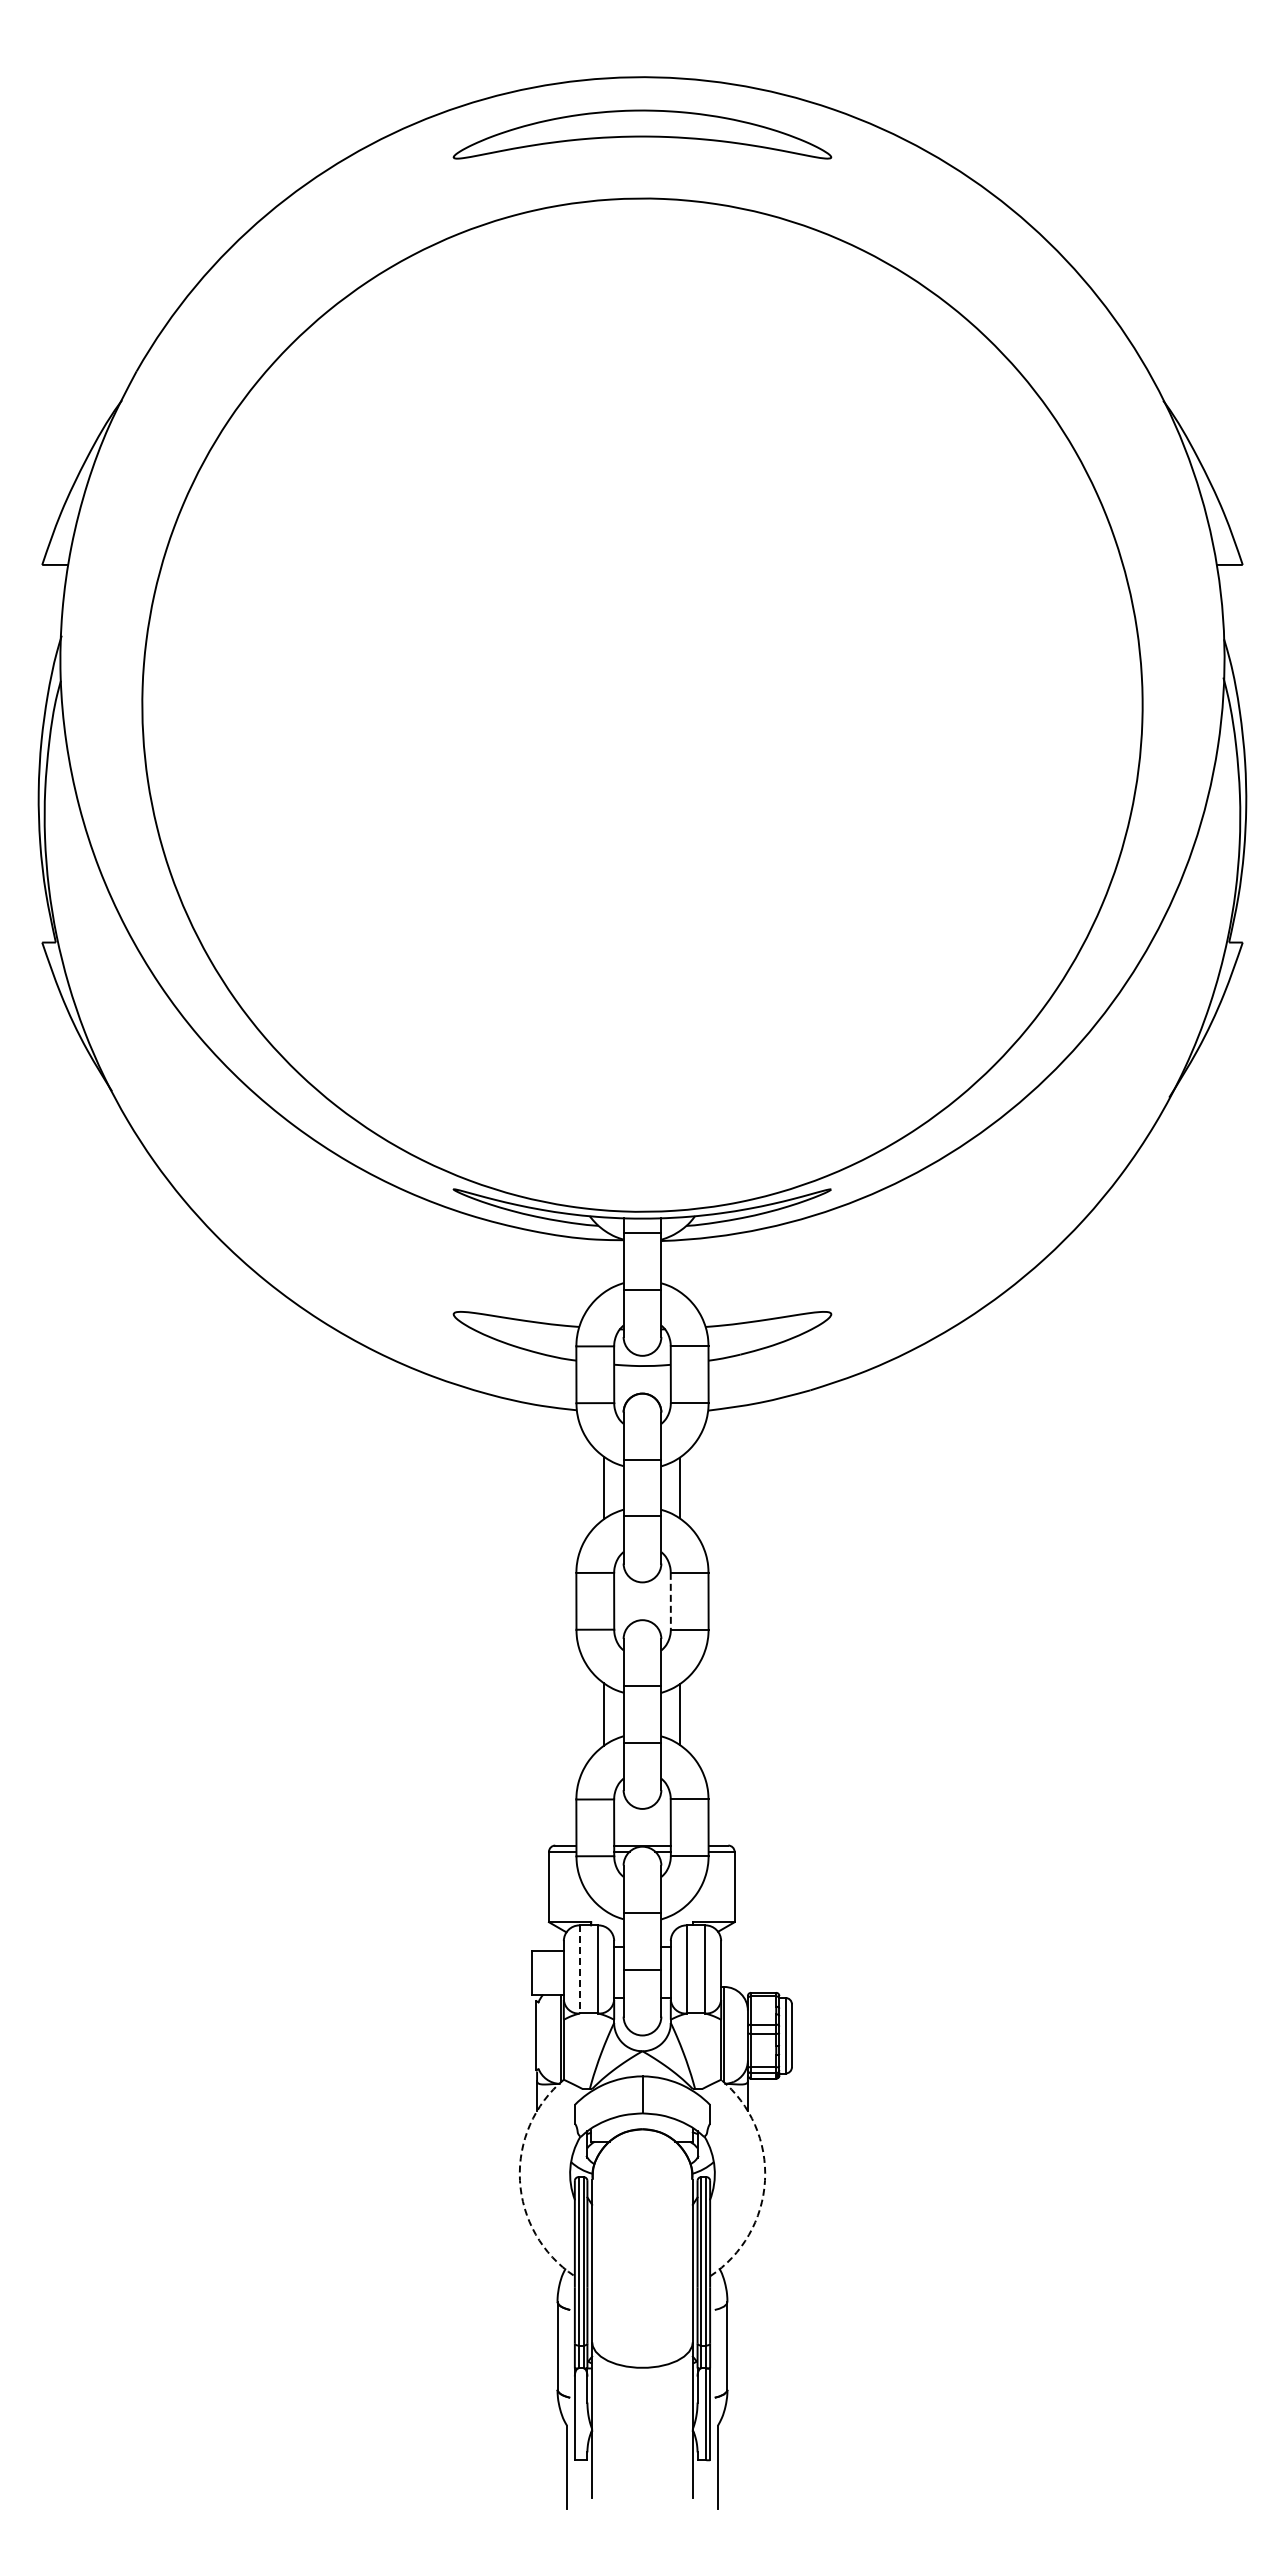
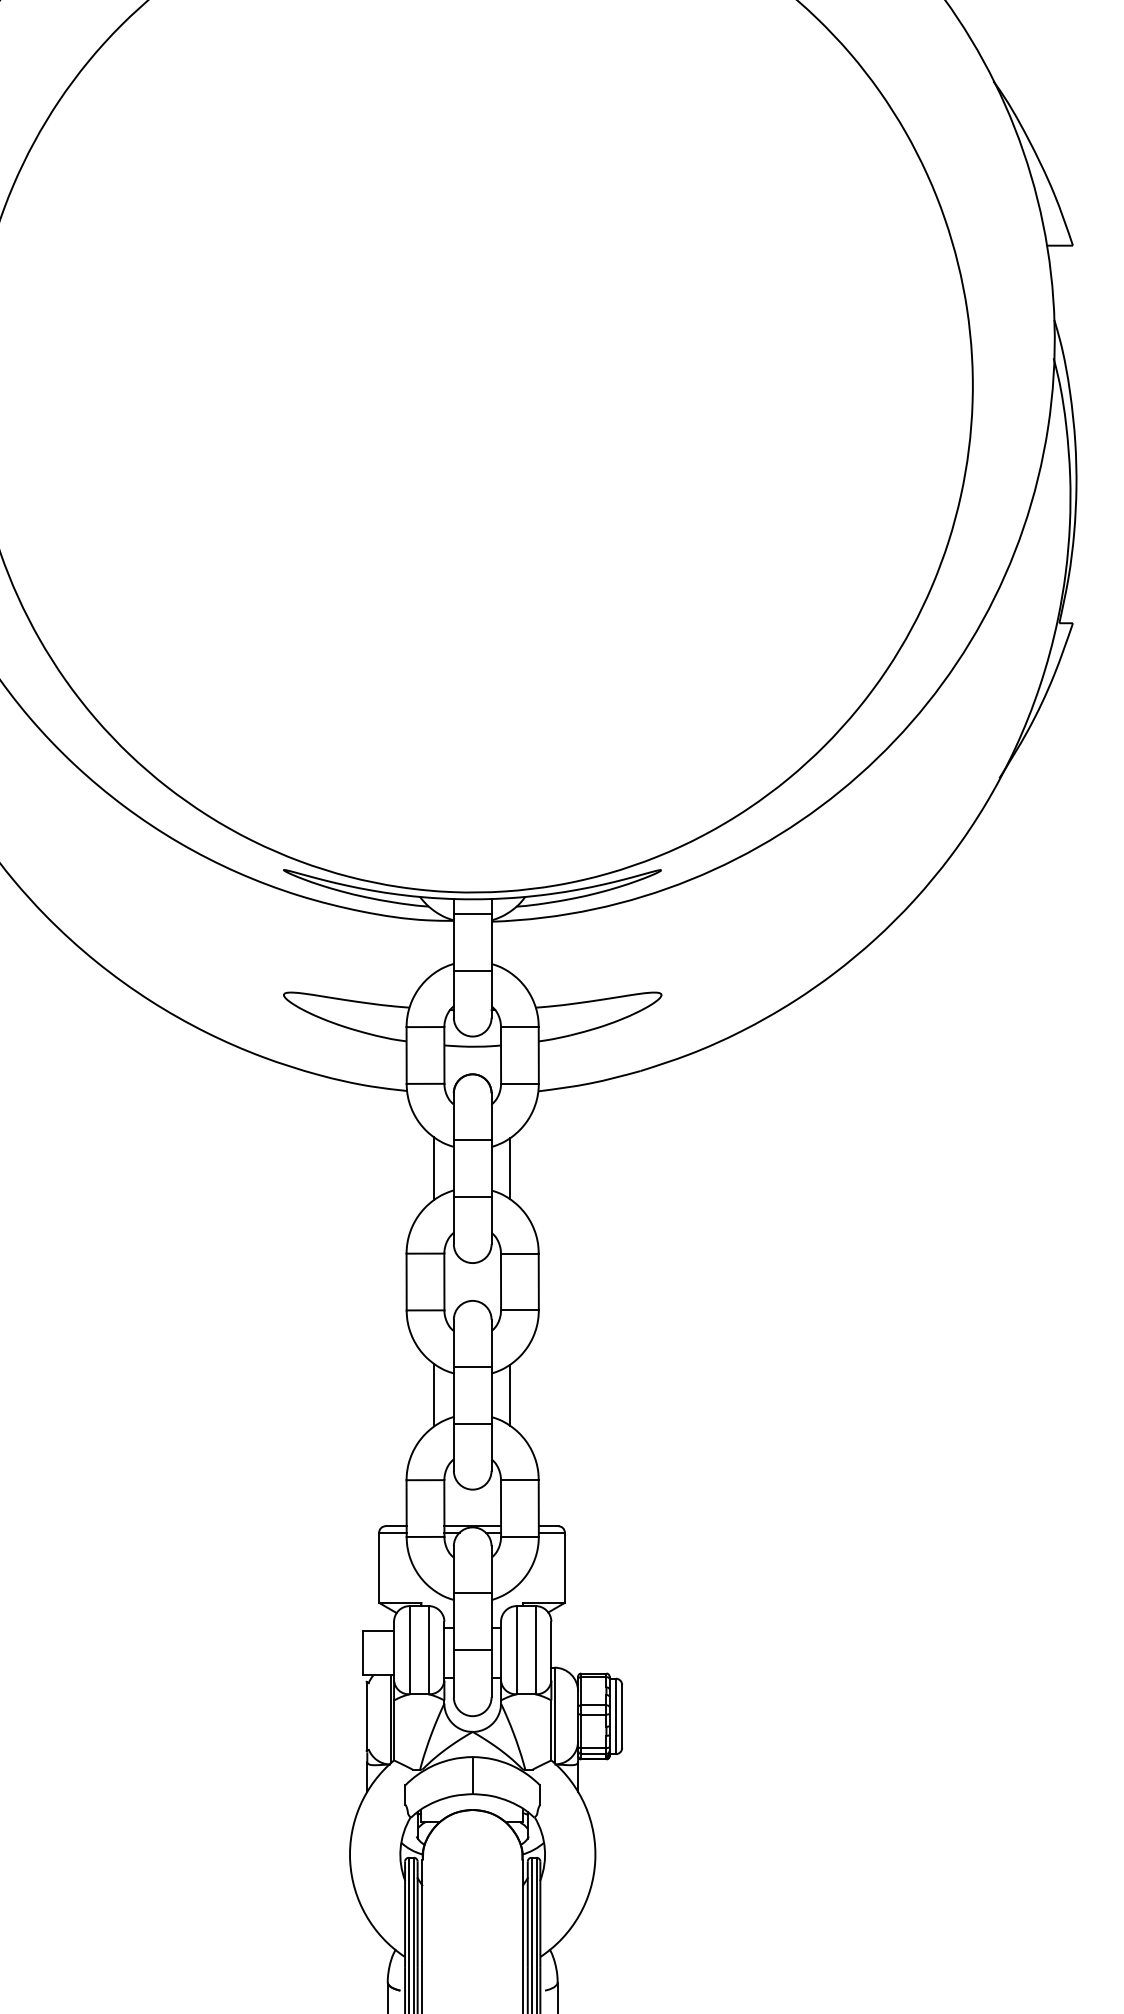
line: (670, 1601) -> (500, 1282), dashed -> solid
line: (579, 1969) -> (409, 1650), dashed -> solid
arc: (519, 2180) -> (349, 1861), dashed -> solid
arc: (765, 2180) -> (595, 1861), dashed -> solid

